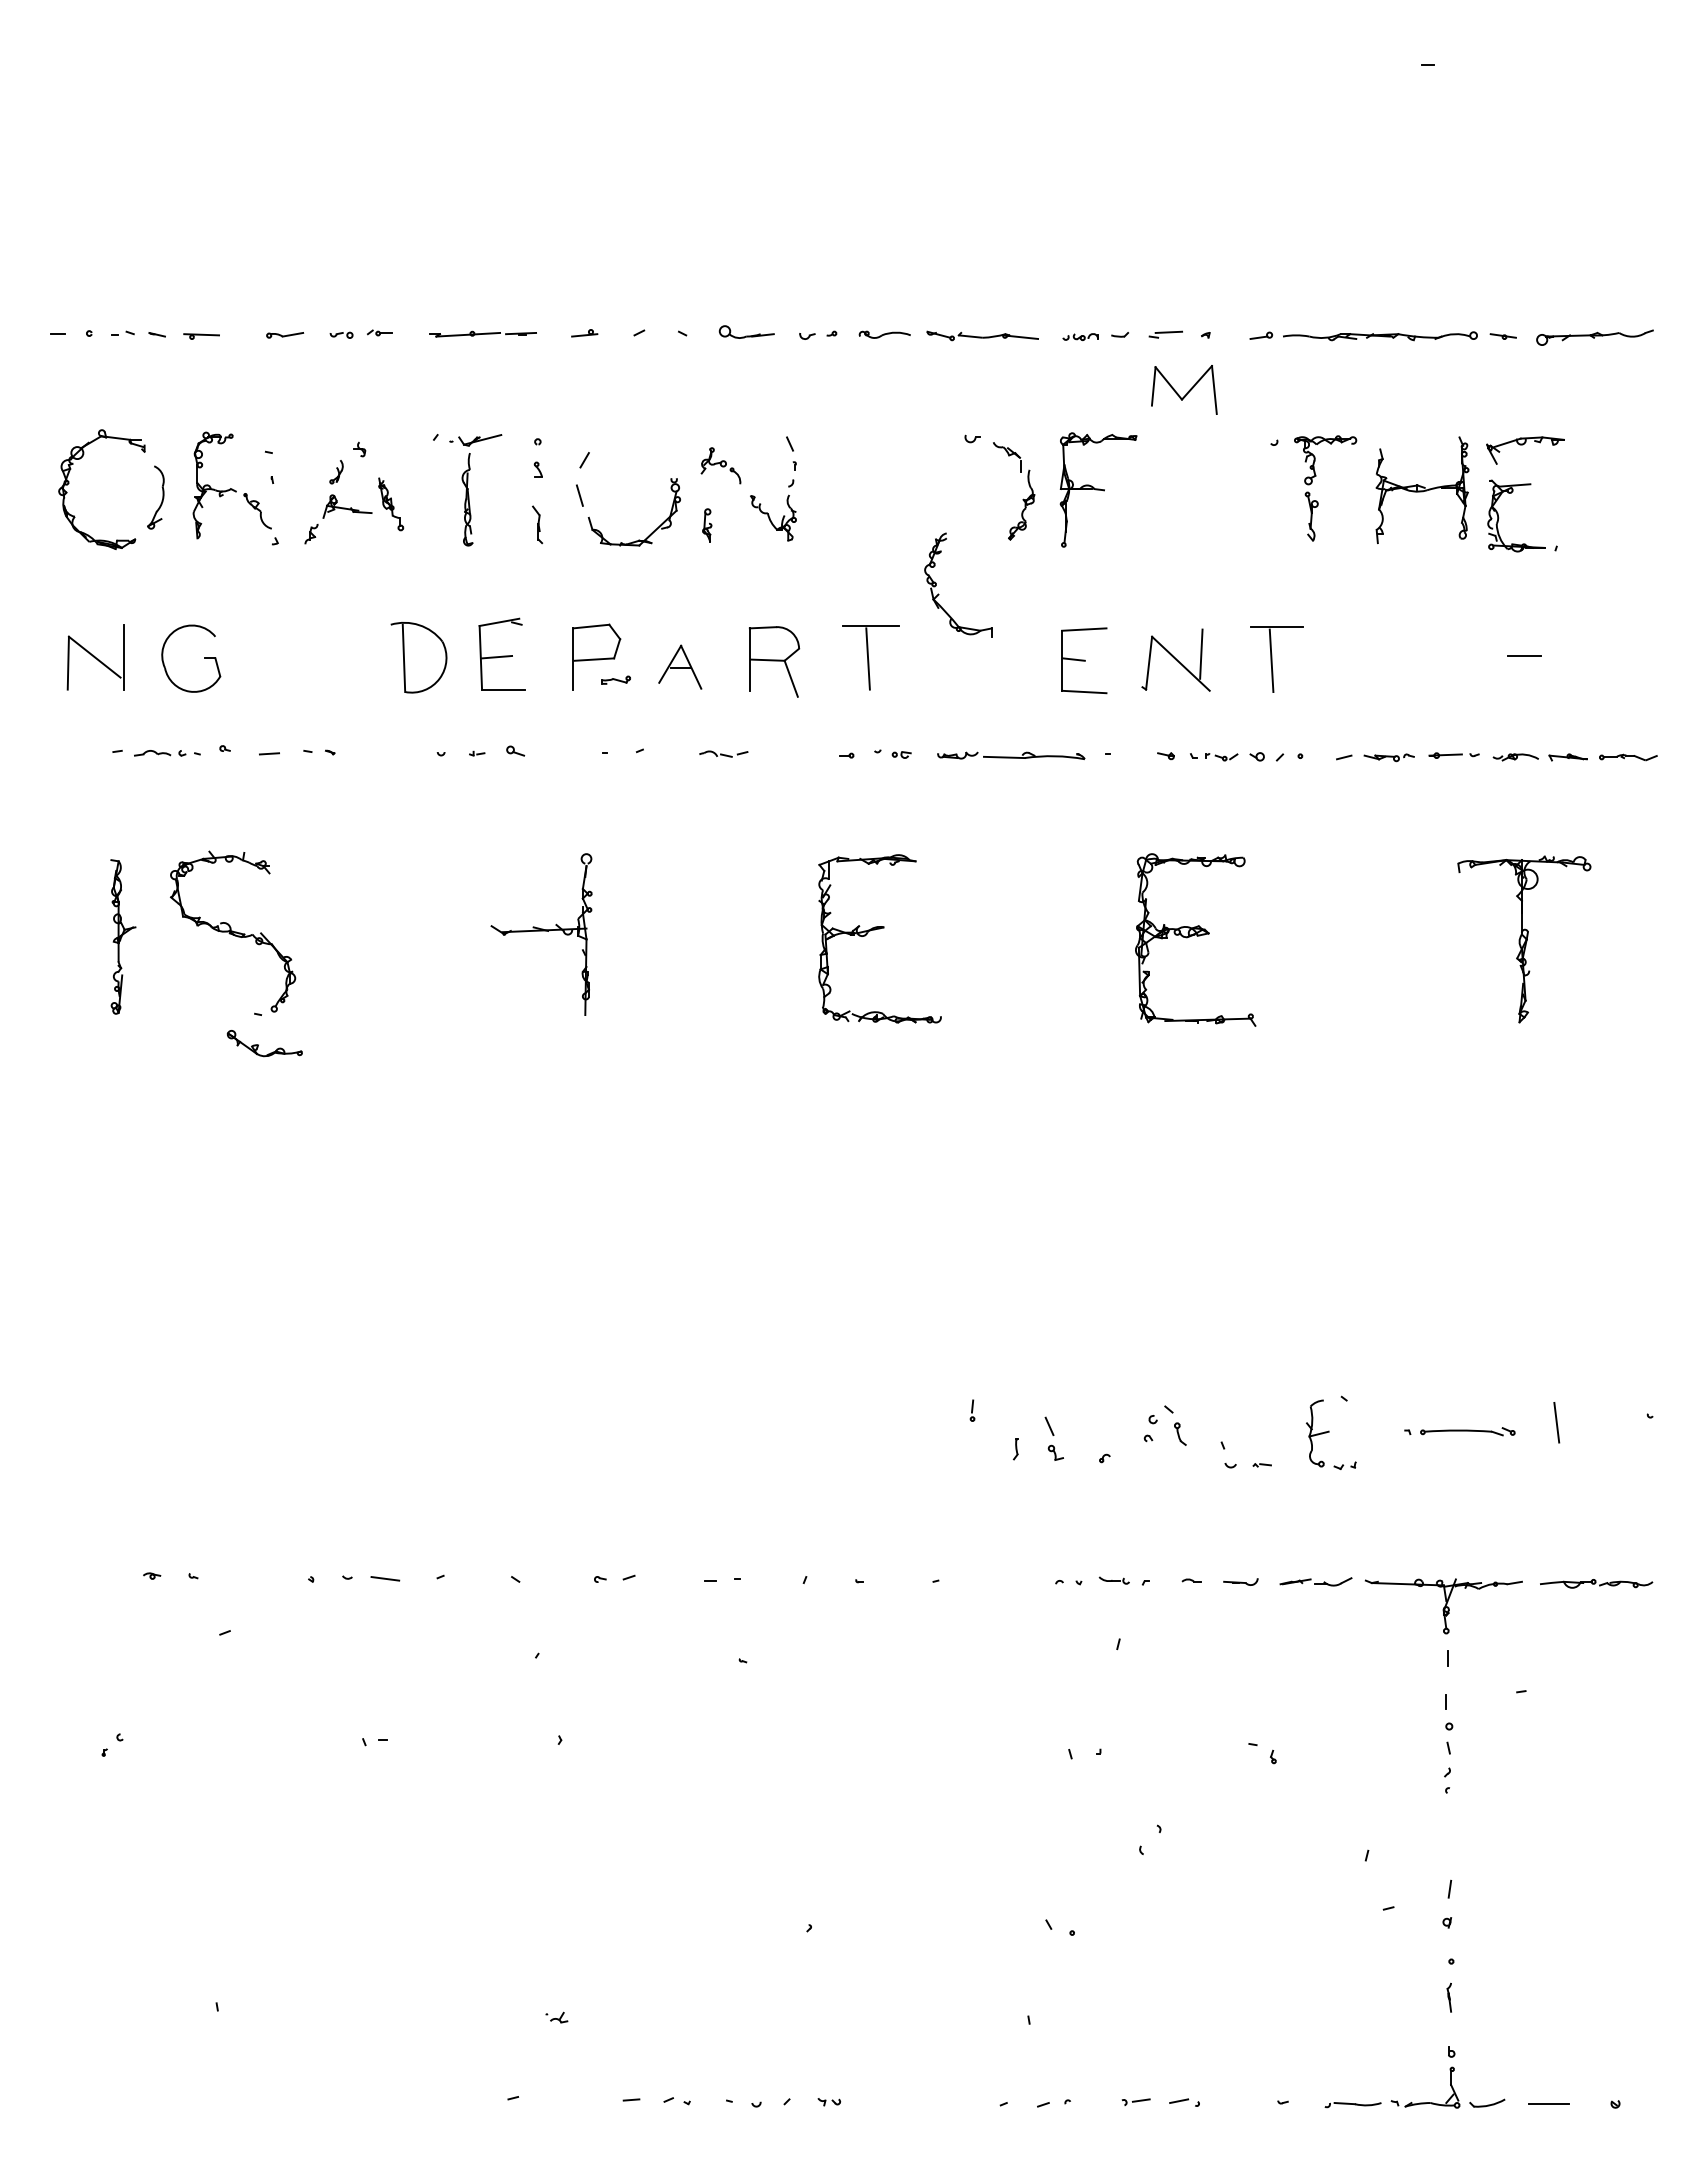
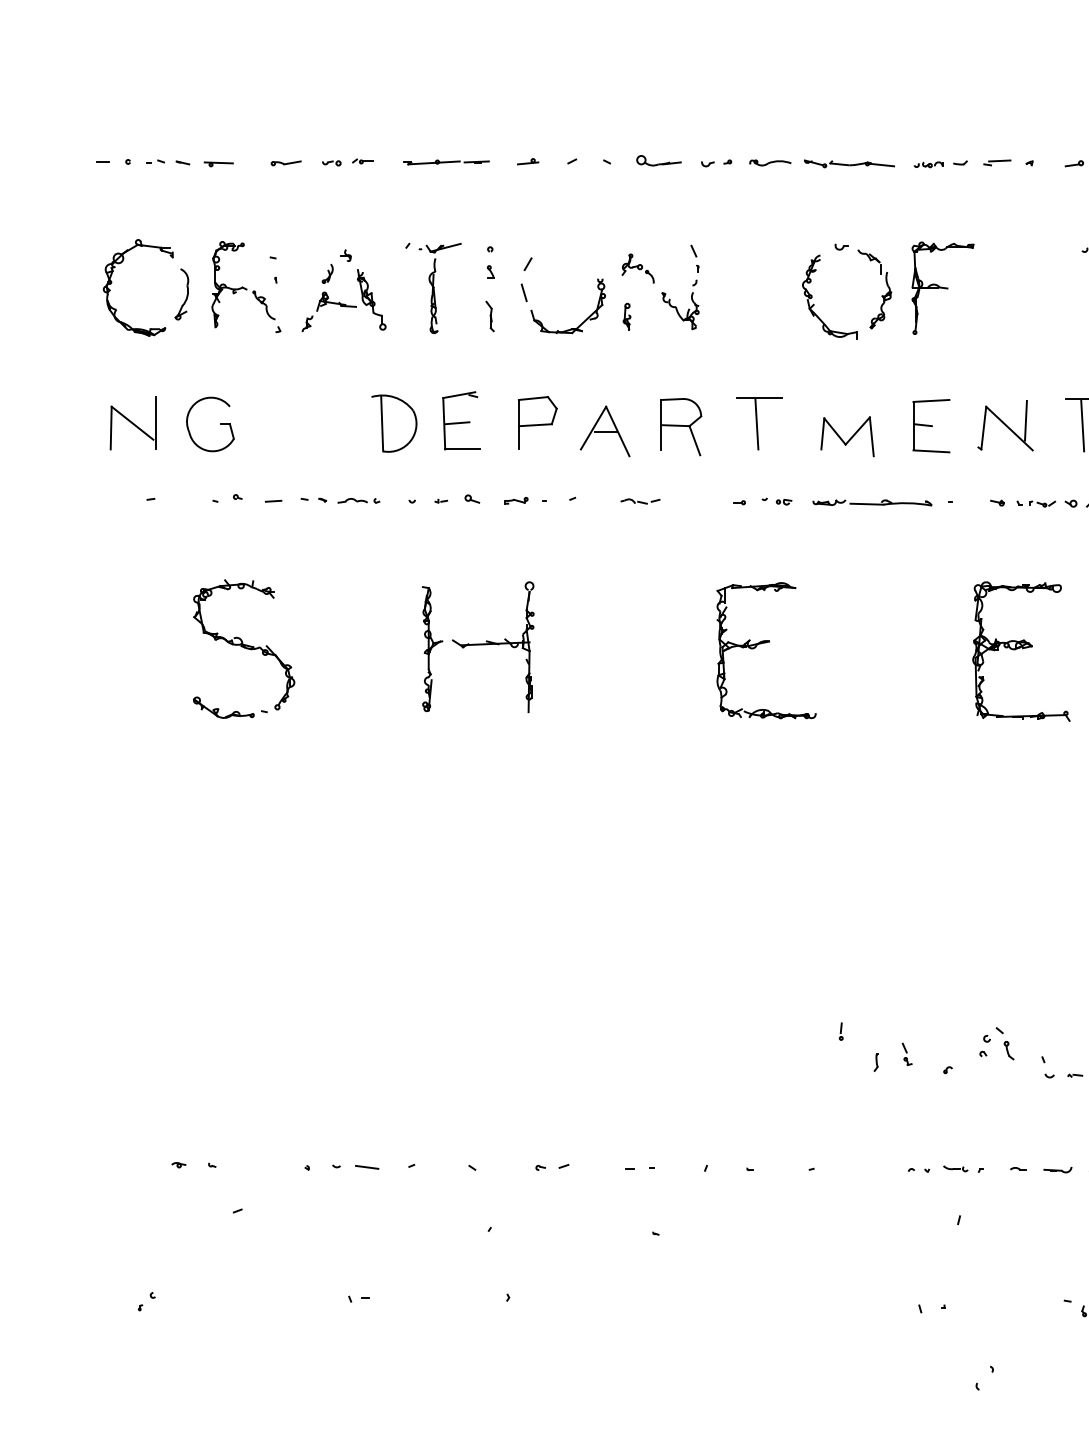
part: (1184, 389) -> (847, 436), moved
part: (391, 504) -> (372, 299), size x1.43
part: (939, 594) -> (814, 304), moved
part: (680, 666) -> (605, 430), size x1.43
part: (615, 679) -> (515, 500), moved
part: (160, 753) -> (359, 501), moved
part: (123, 936) -> (432, 648), moved
part: (258, 1044) -> (218, 708), moved
part: (1053, 1438) -> (906, 1054), size x0.62

